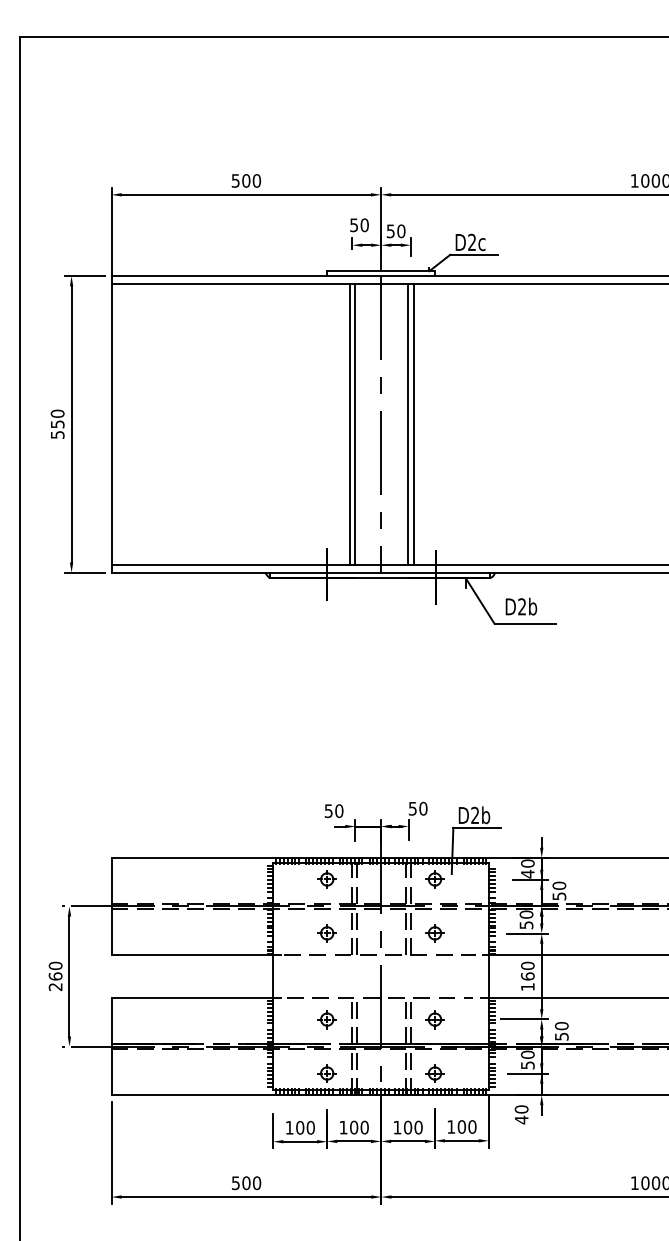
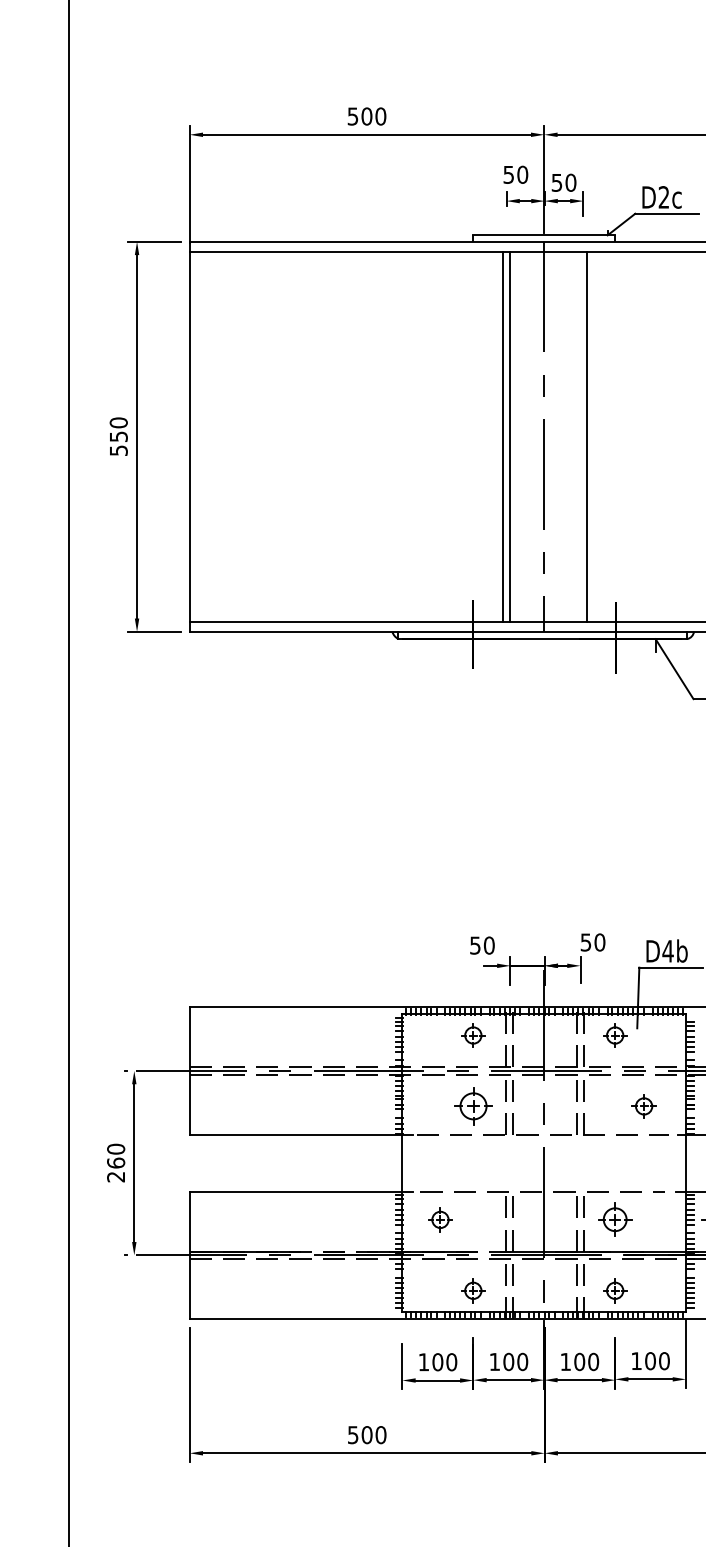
line: (408, 424) -> (580, 436), removed
text: (474, 814) -> (667, 950), D2b -> D4b
part: (326, 933) -> (472, 1106), size x1.6
part: (434, 933) -> (643, 1106), moved
part: (326, 1019) -> (439, 1219), moved
part: (434, 1019) -> (614, 1219), size x1.4

